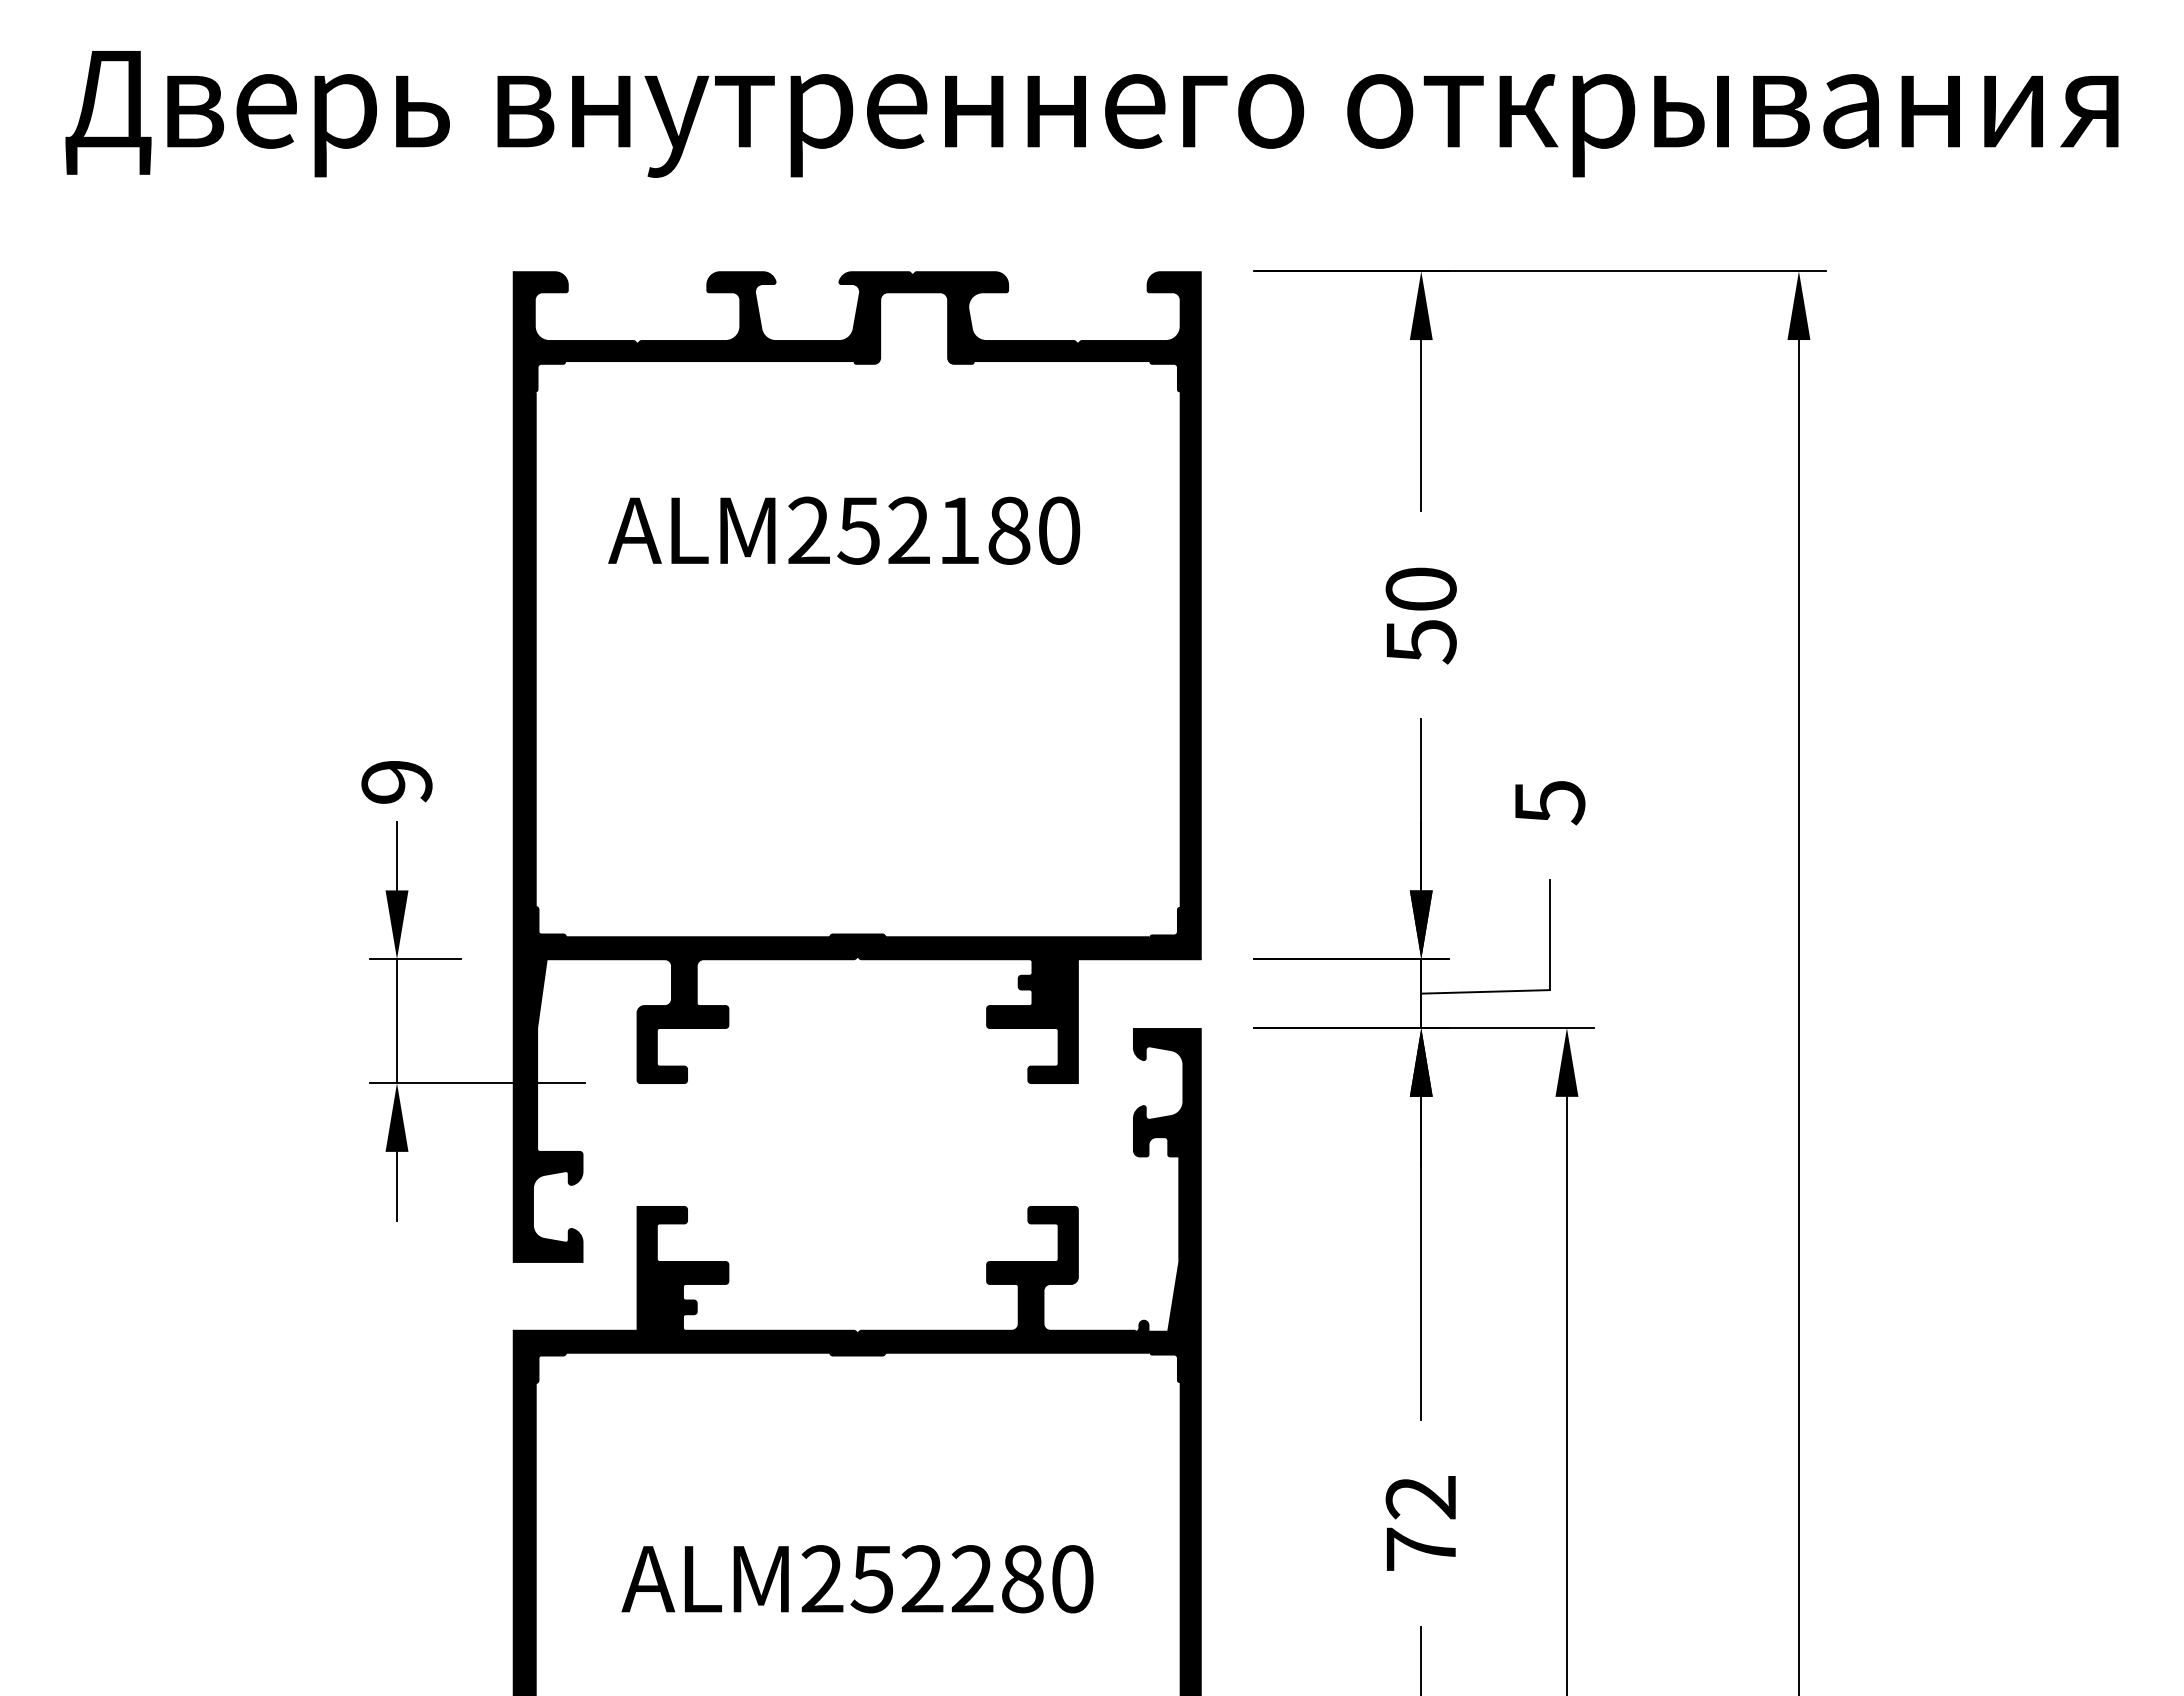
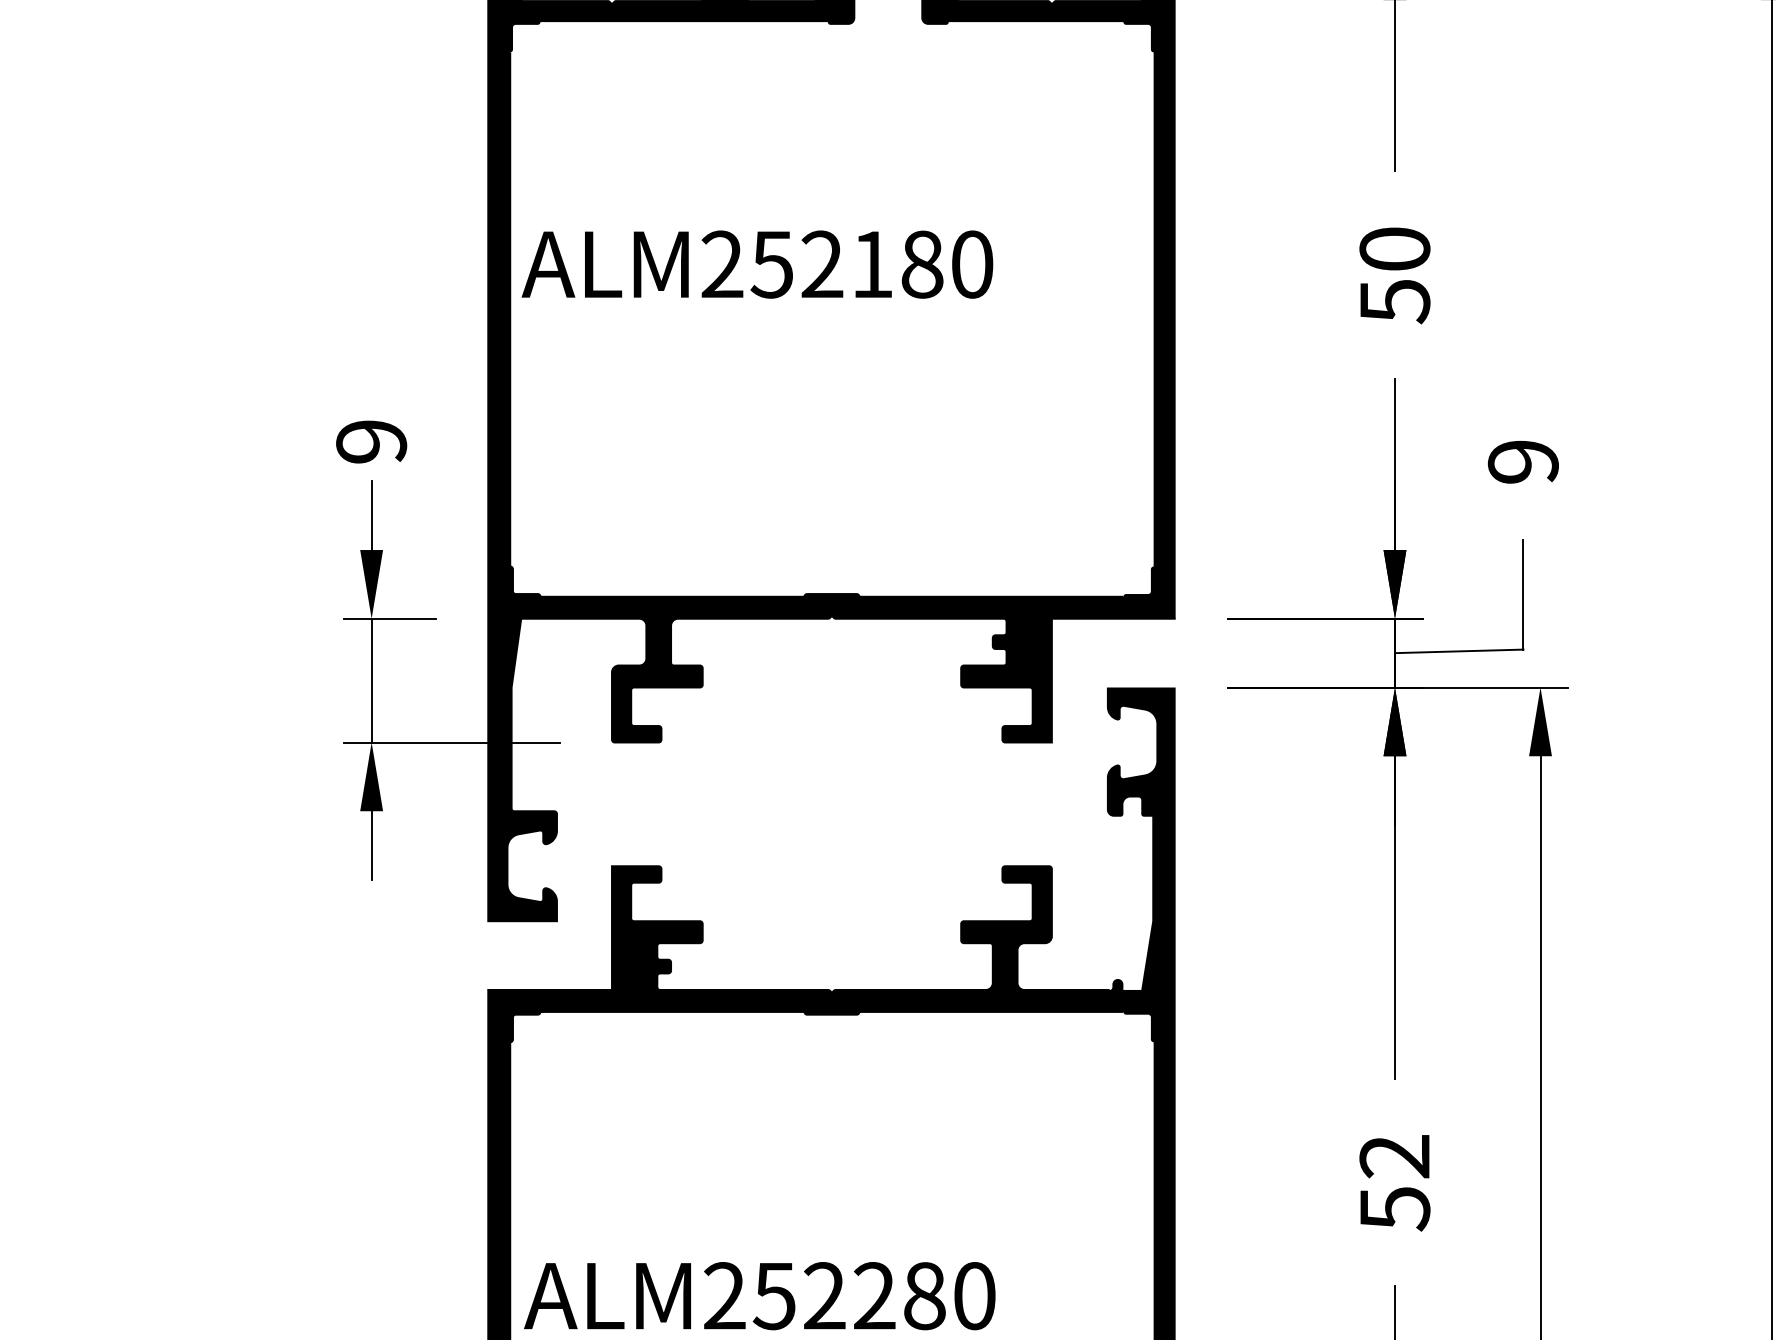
text: (844, 530) -> (757, 264), moved
text: (1549, 803) -> (1523, 463), 5 -> 9
text: (1421, 1549) -> (1395, 1208), 72 -> 52
text: (857, 1579) -> (759, 1296), moved

